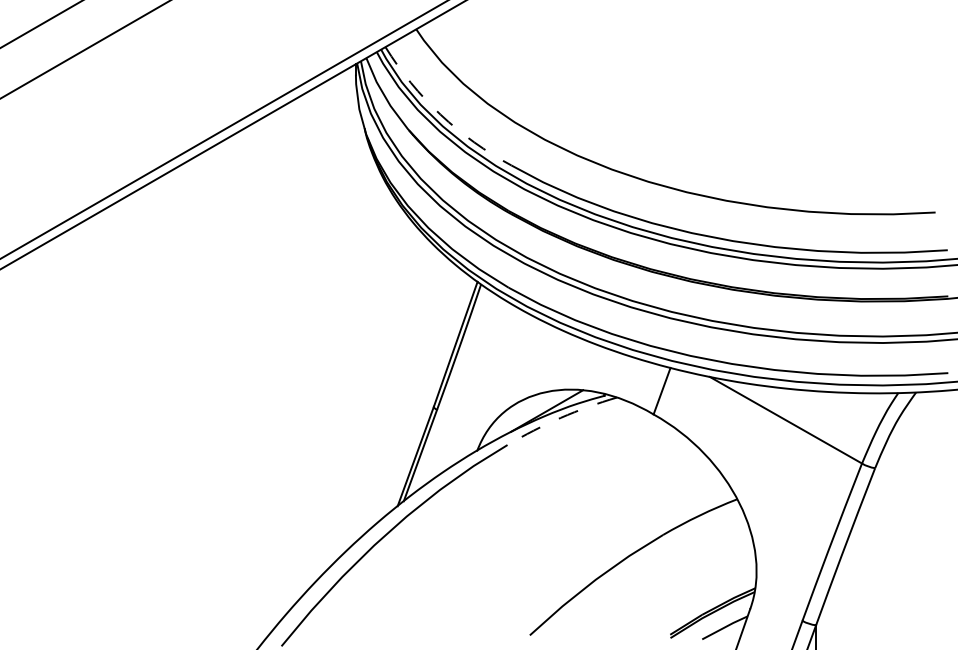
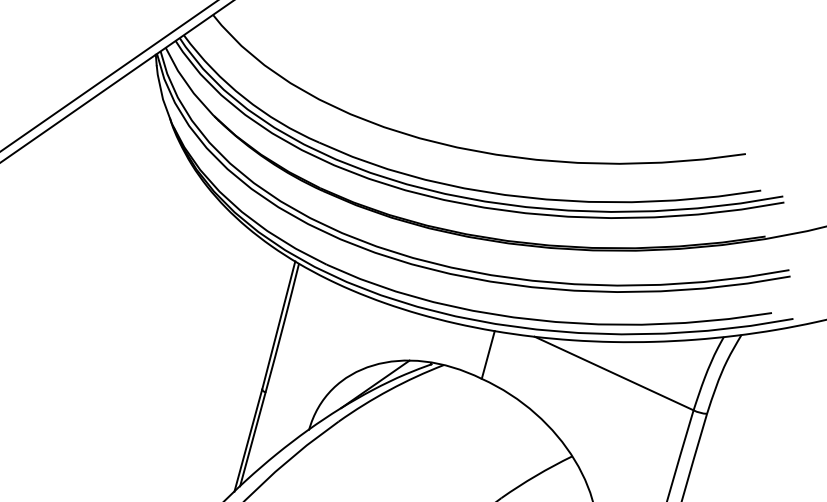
arc: (440, 114) -> (244, 97), dashed -> solid
arc: (560, 417) -> (389, 389), dashed -> solid

